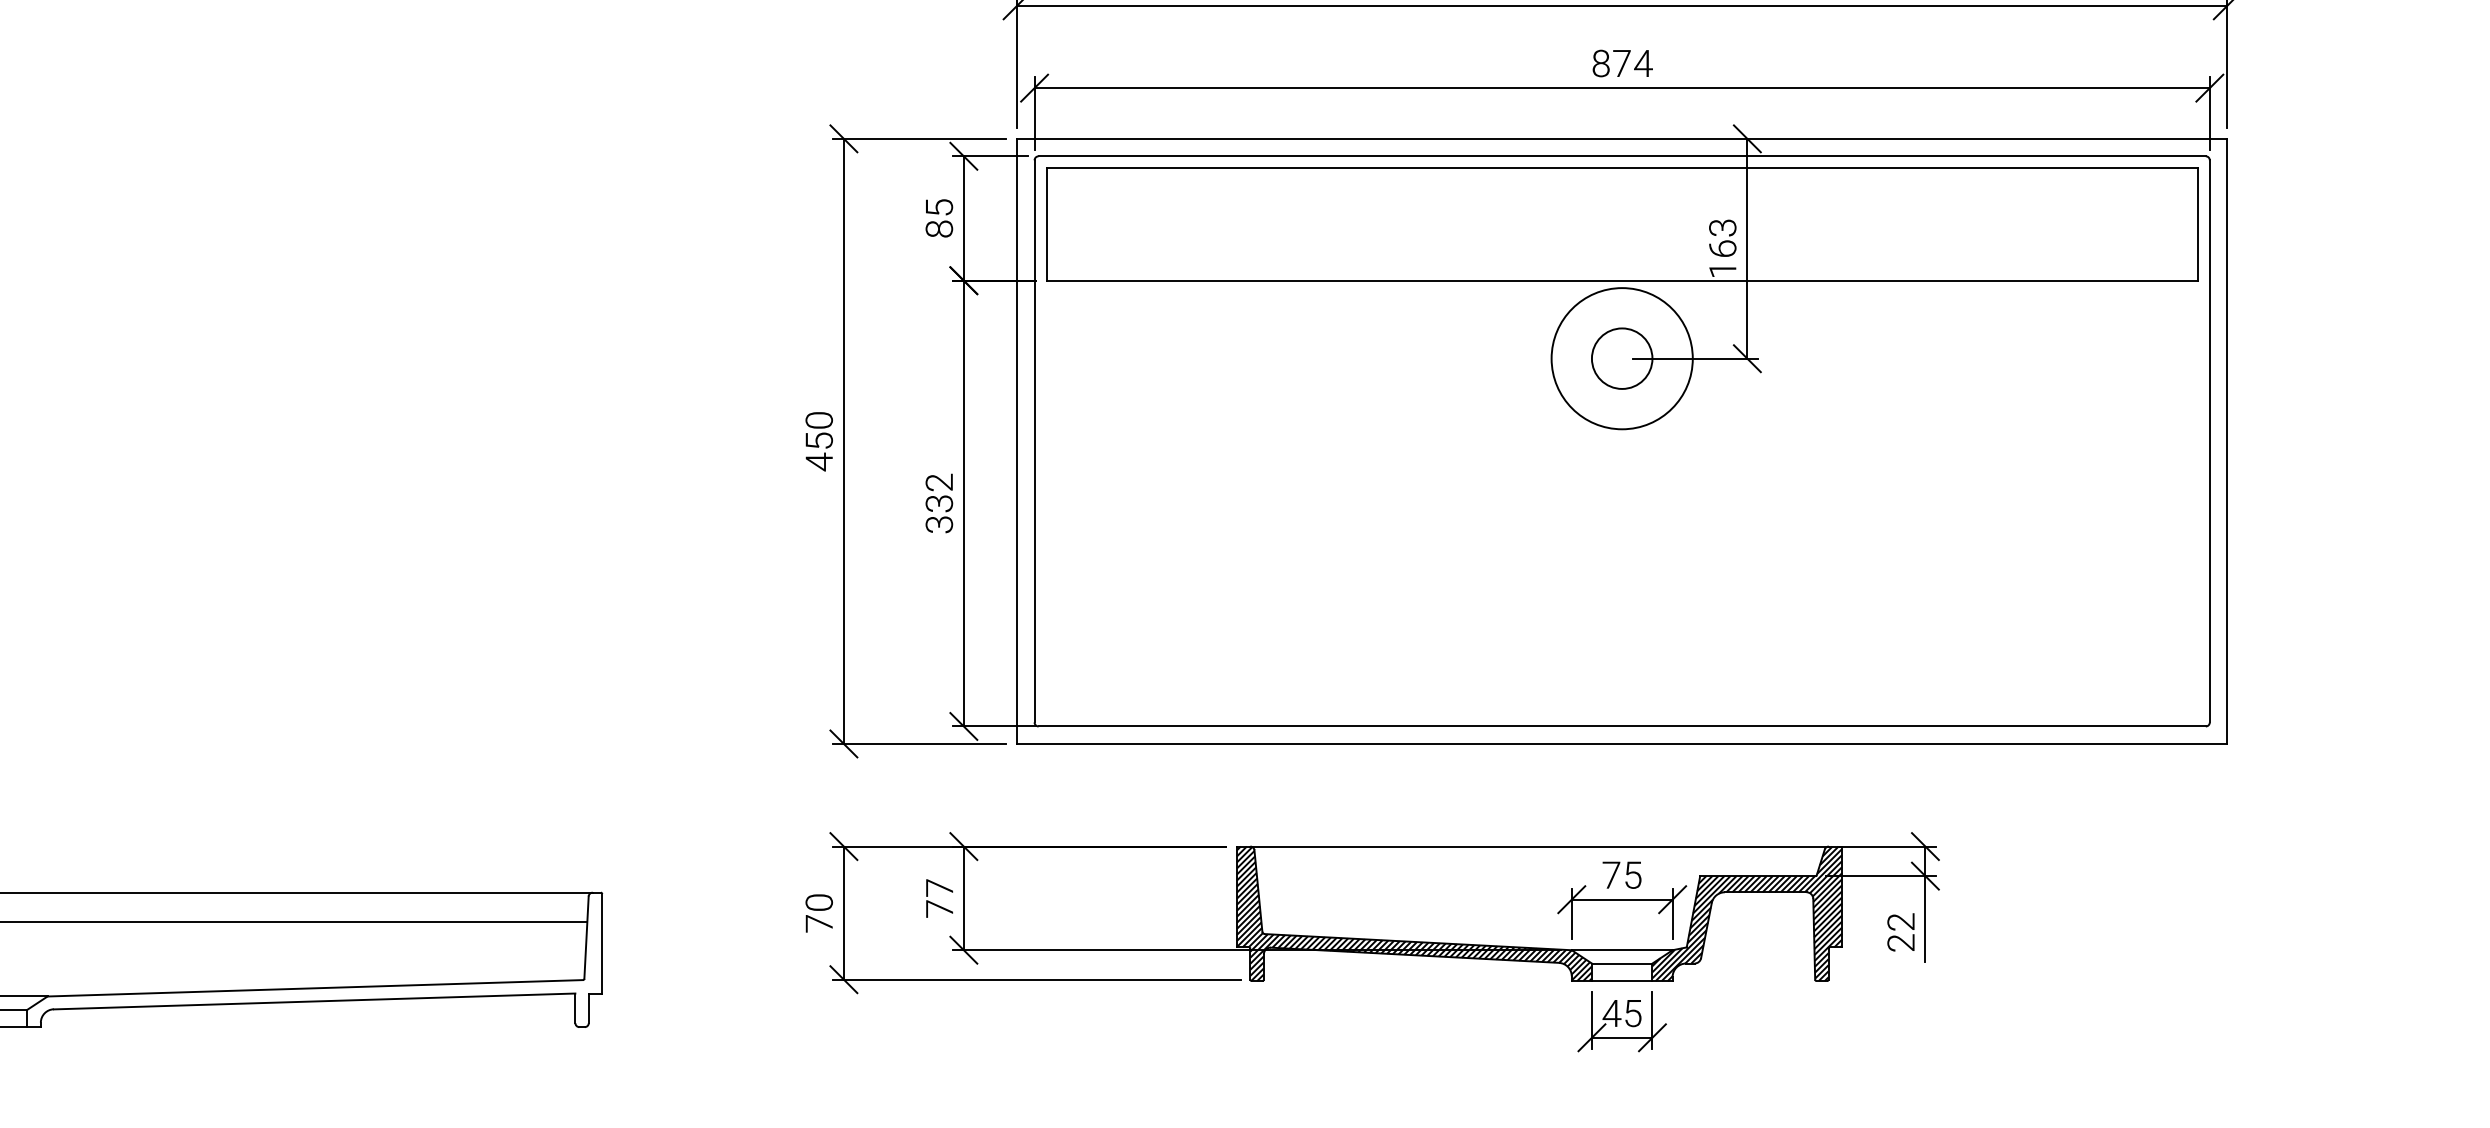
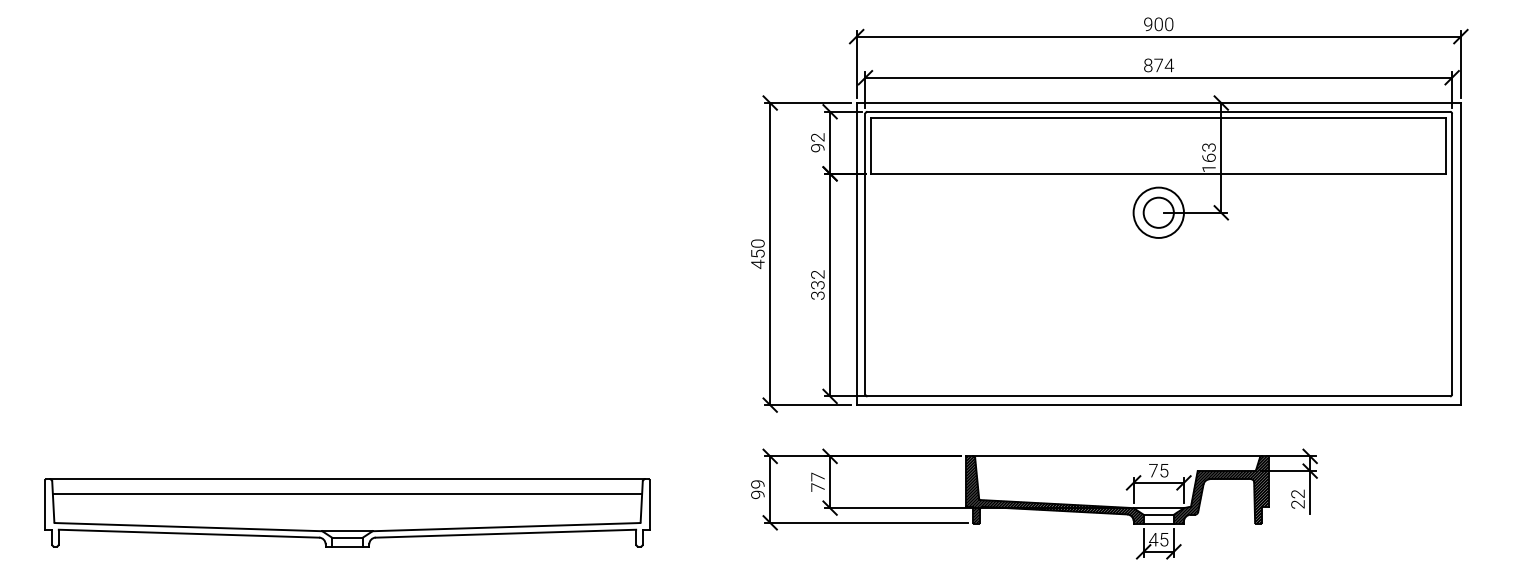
text: (938, 217) -> (817, 142), 85 -> 92
circle: (1621, 358) -> (1158, 212), size x0.71
text: (818, 912) -> (757, 489), 70 -> 99

